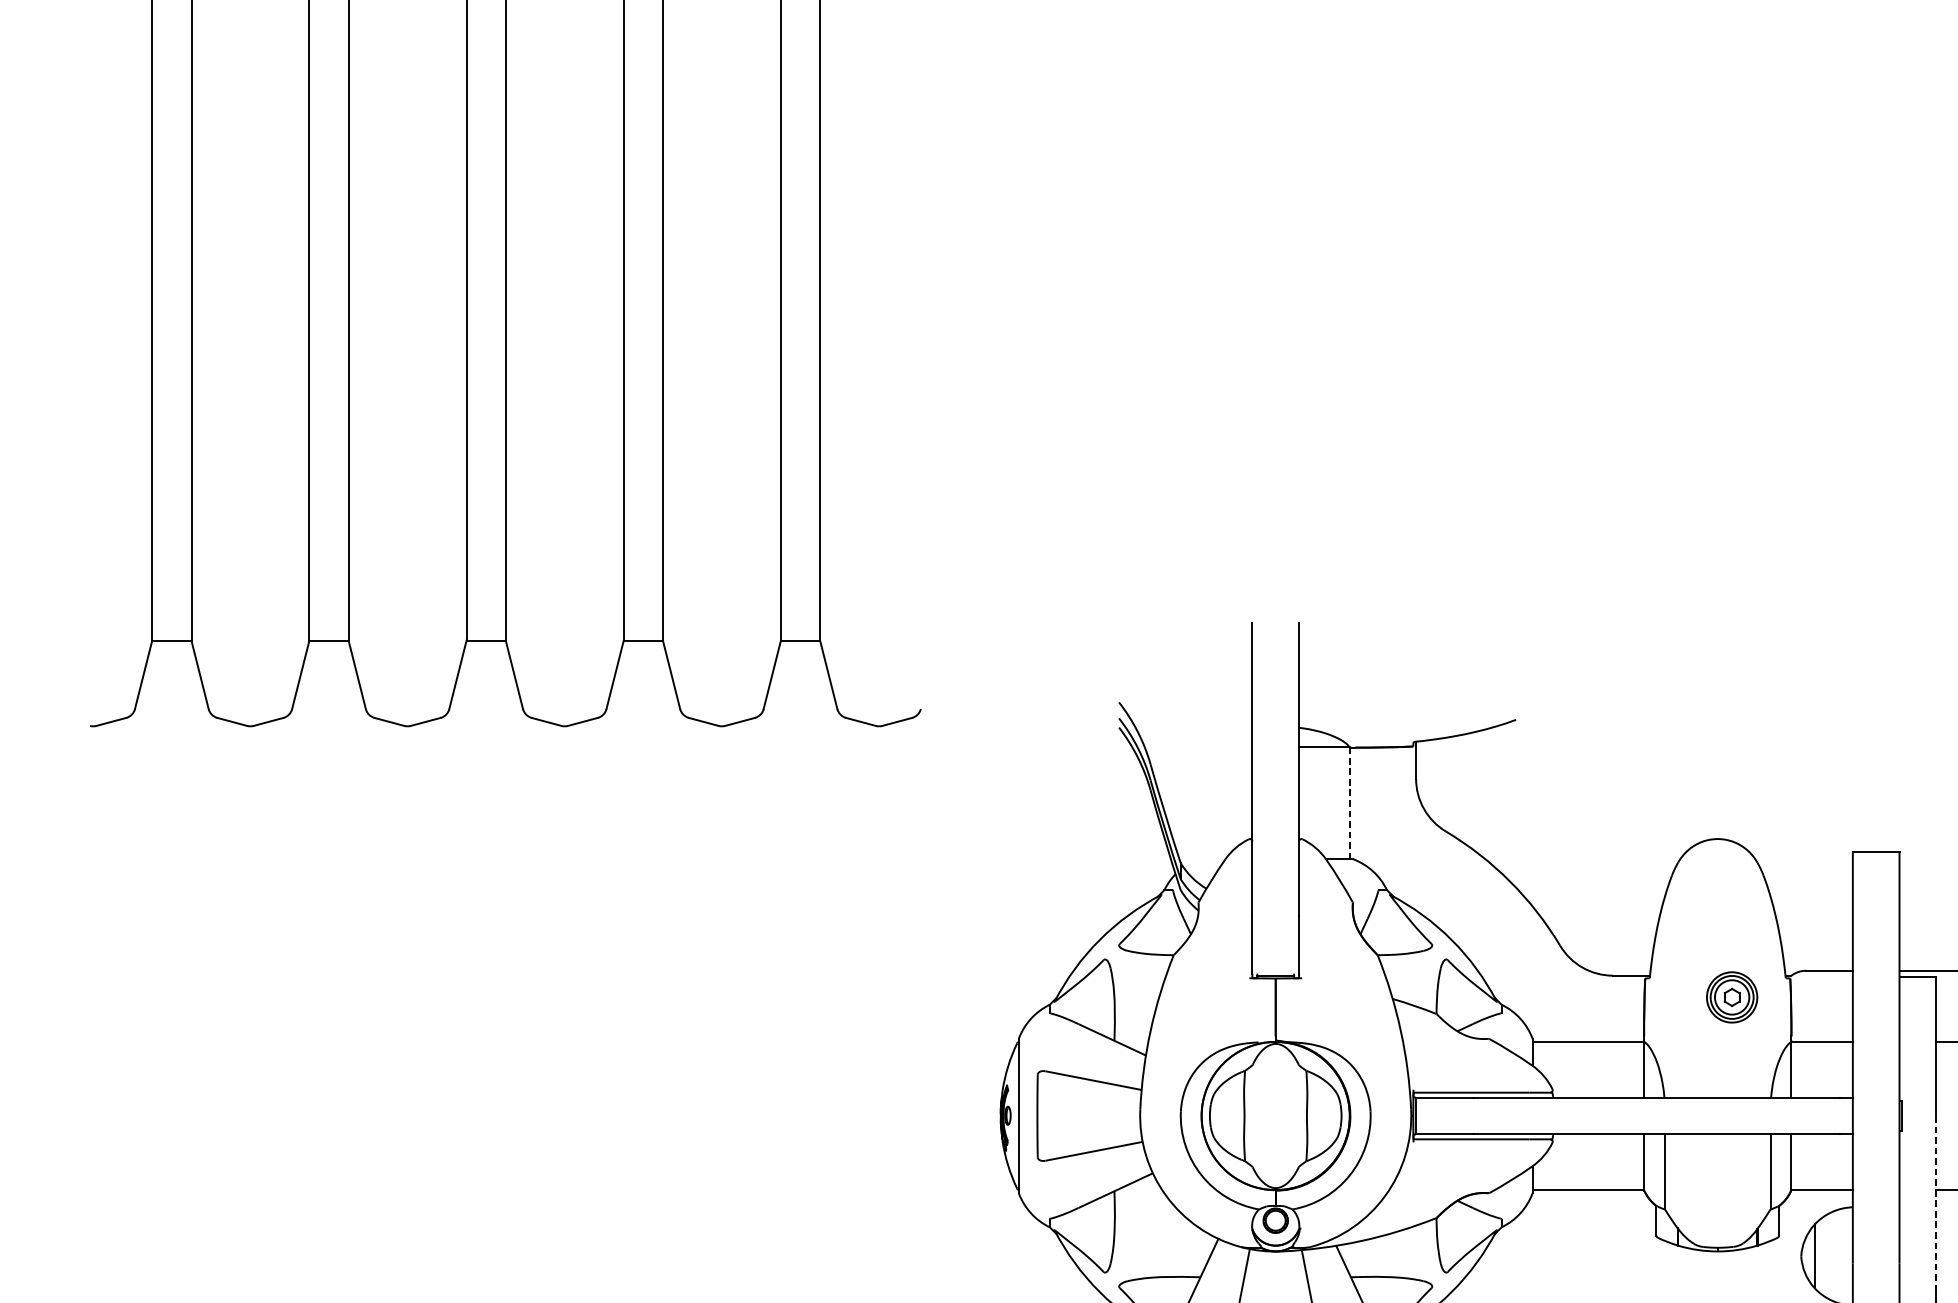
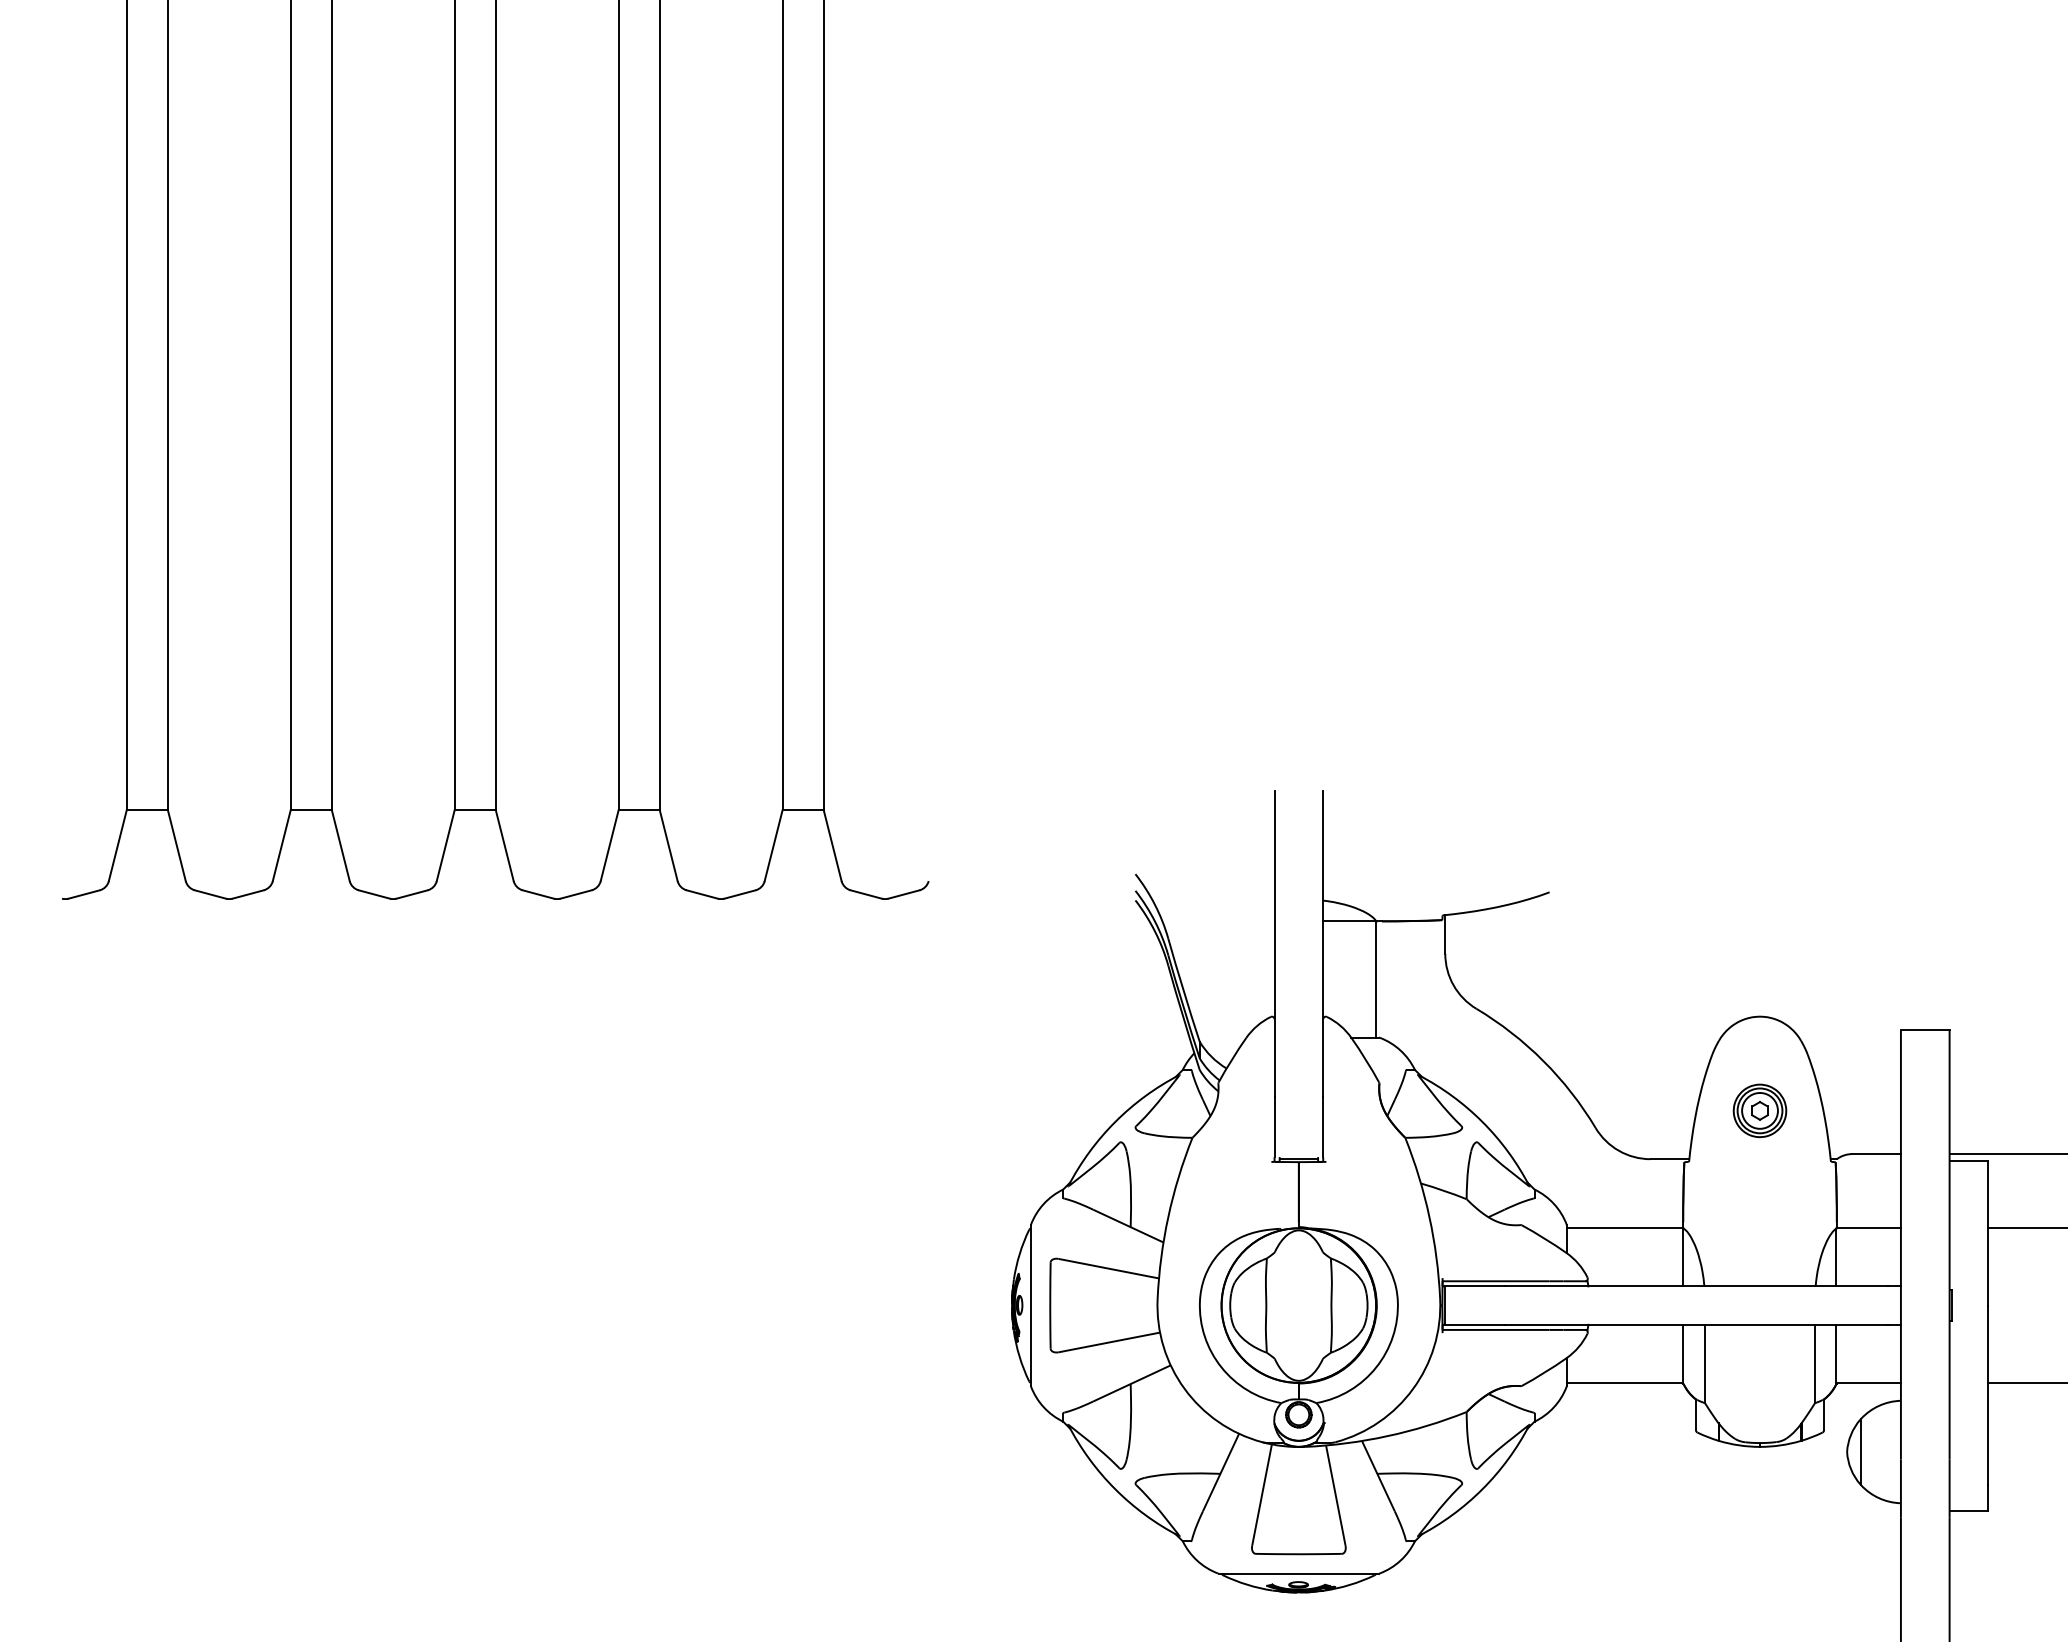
line: (1350, 803) -> (1376, 979), dashed -> solid
part: (1731, 997) -> (1759, 1110), moved
line: (1936, 1202) -> (1988, 1395), dashed -> solid

